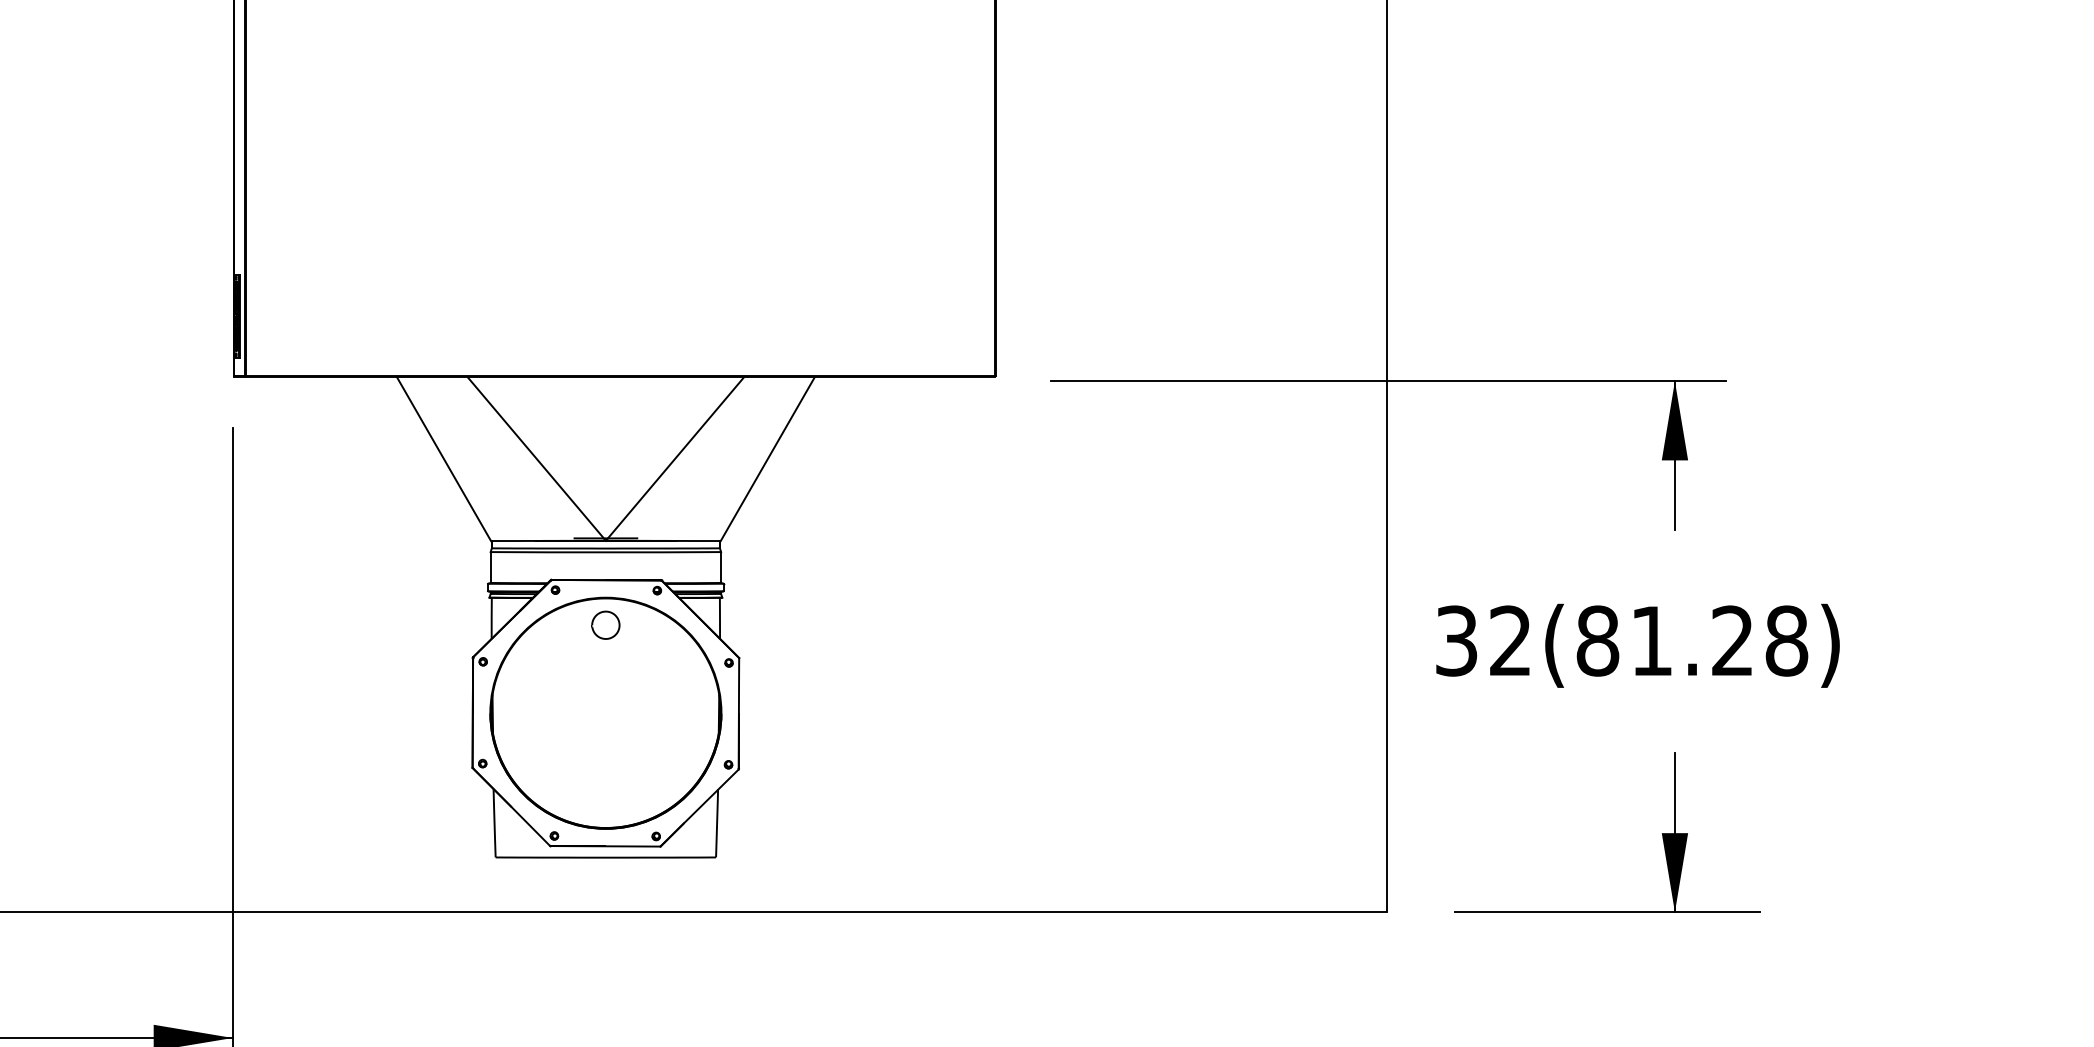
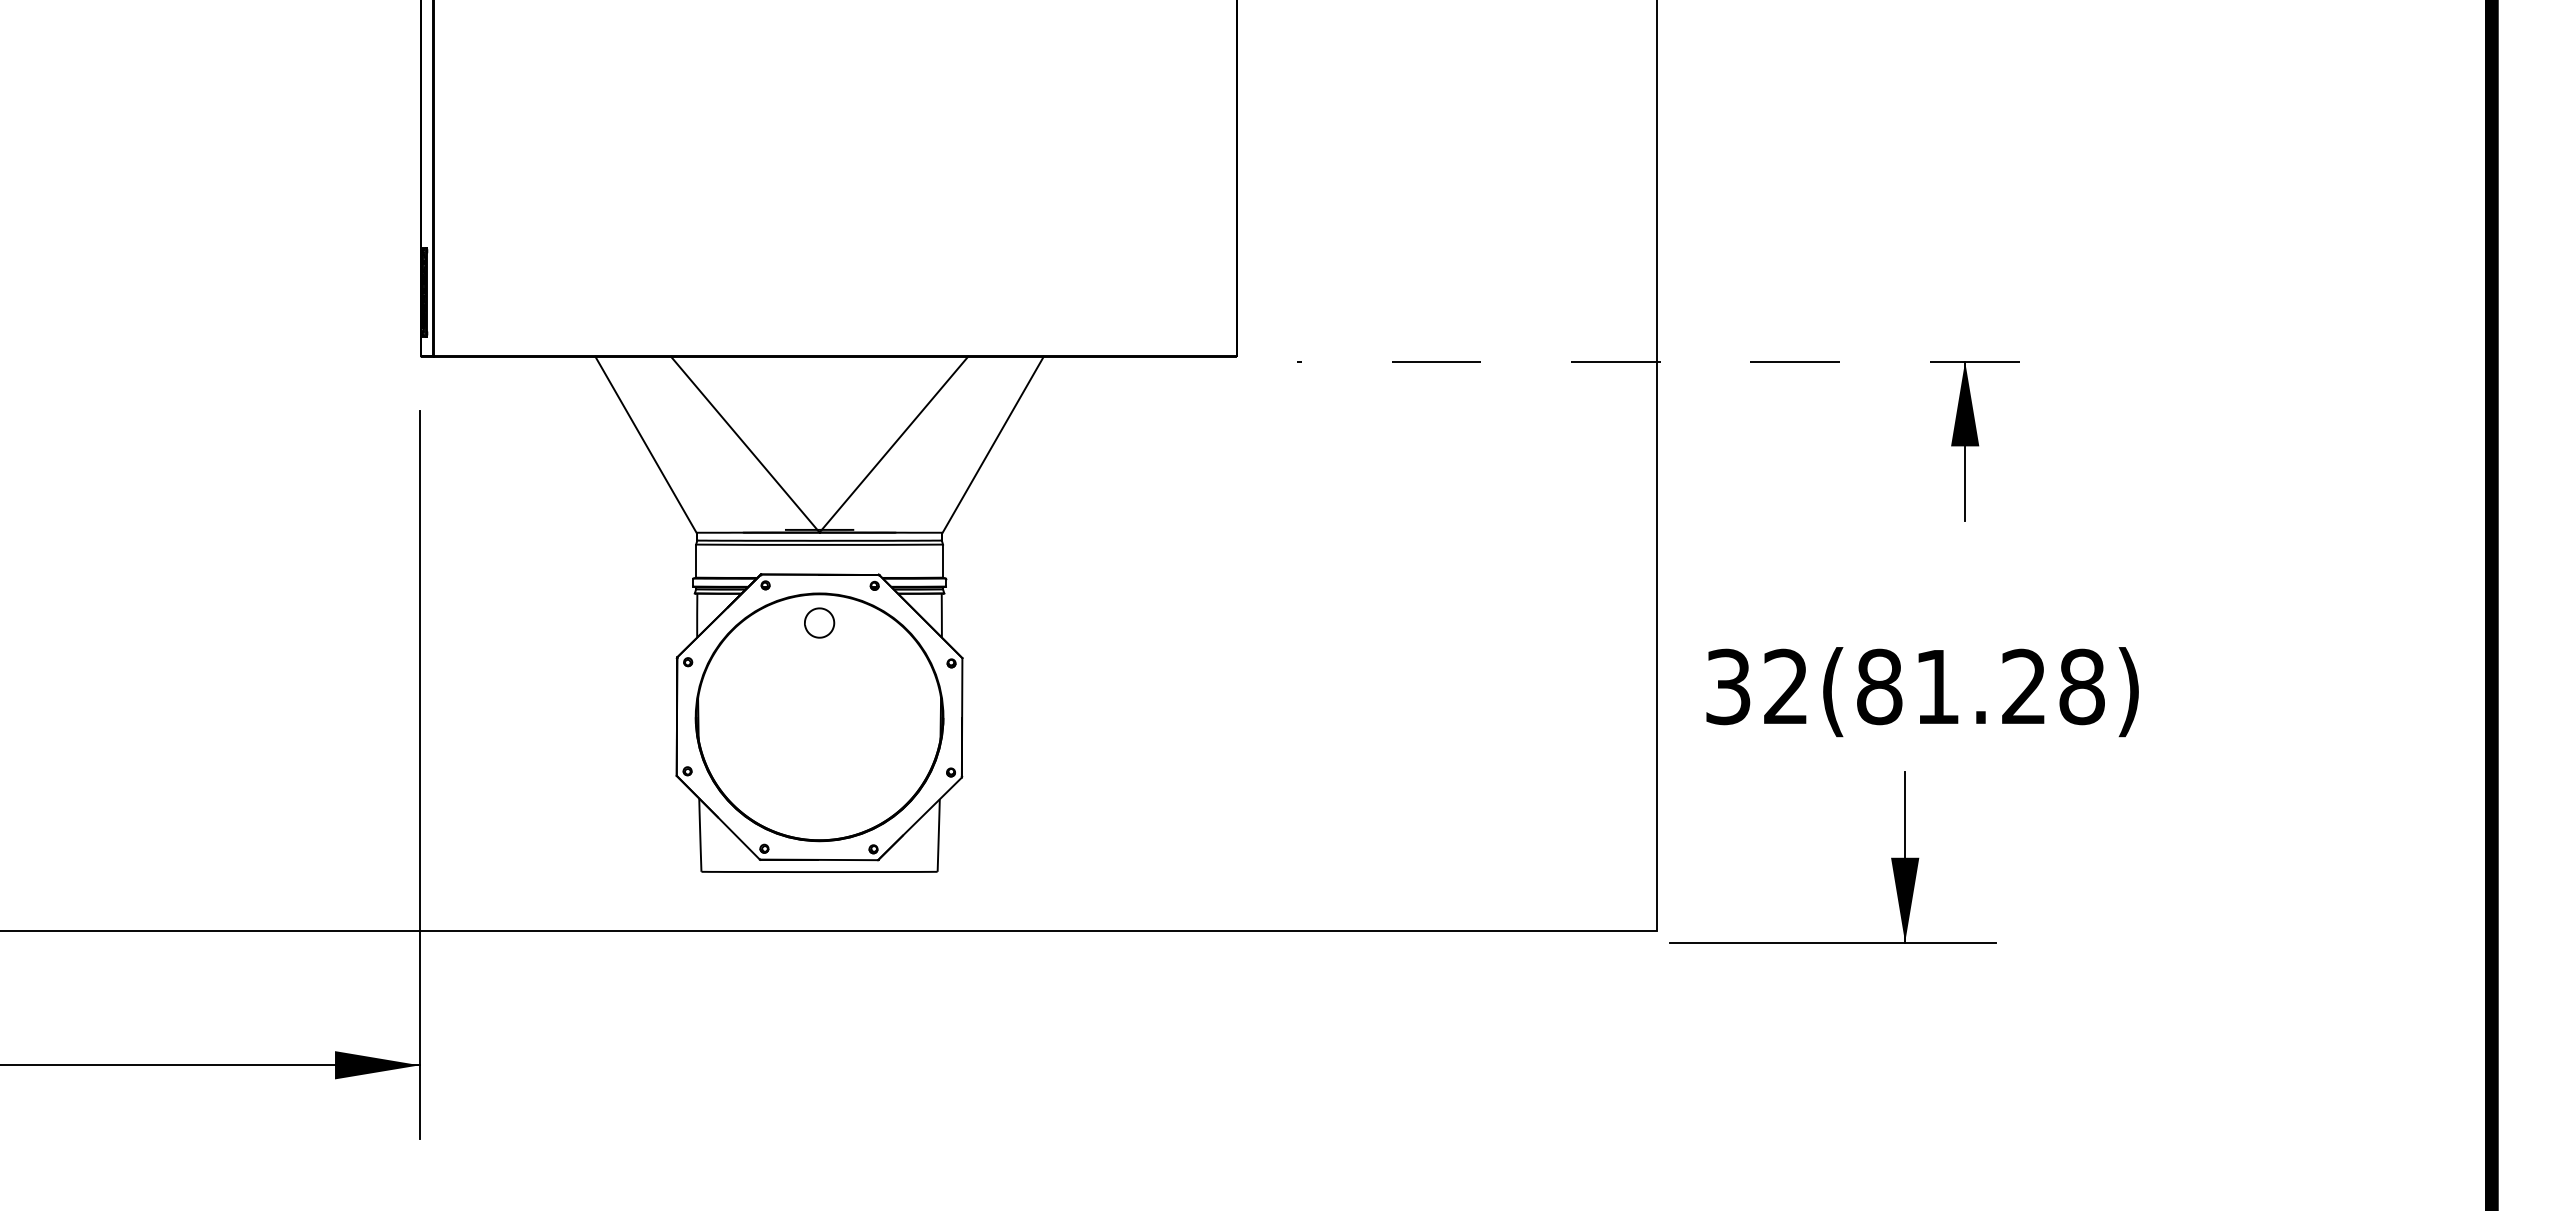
line: (1387, 381) -> (1657, 361), solid -> dashed
text: (1637, 646) -> (1922, 692), moved
part: (1662, 832) -> (1891, 857), moved

